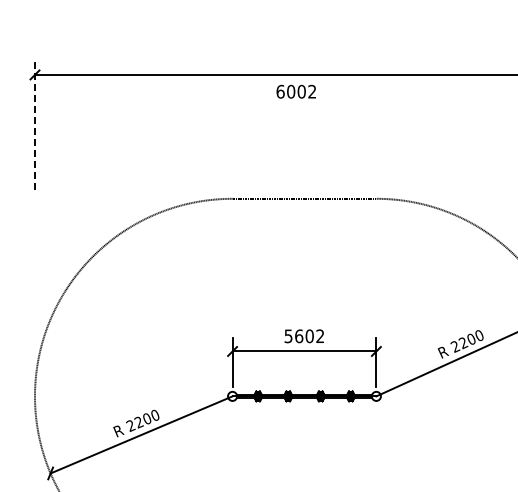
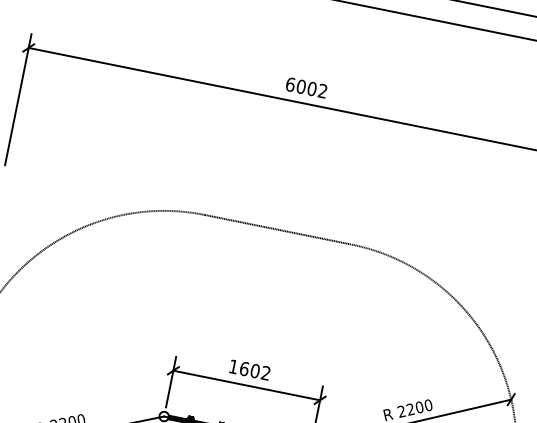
text: (295, 91) -> (305, 87), moved
line: (35, 125) -> (18, 99), dashed -> solid
text: (288, 336) -> (233, 366), 5602 -> 1602

